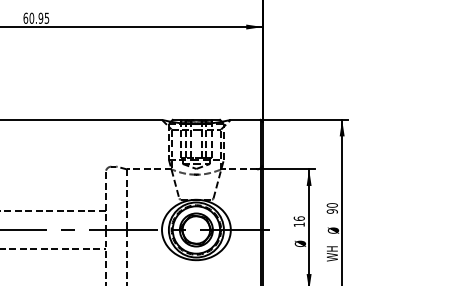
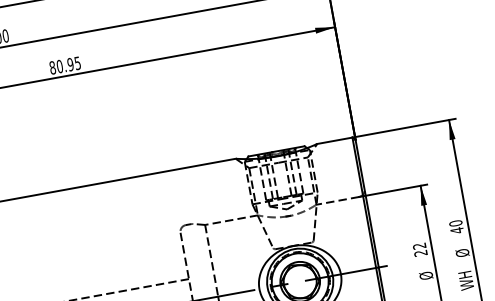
text: (25, 17) -> (52, 66), 60.95 -> 80.95
text: (331, 211) -> (456, 230), 90 -> 40
text: (298, 221) -> (419, 249), 16 -> 22

